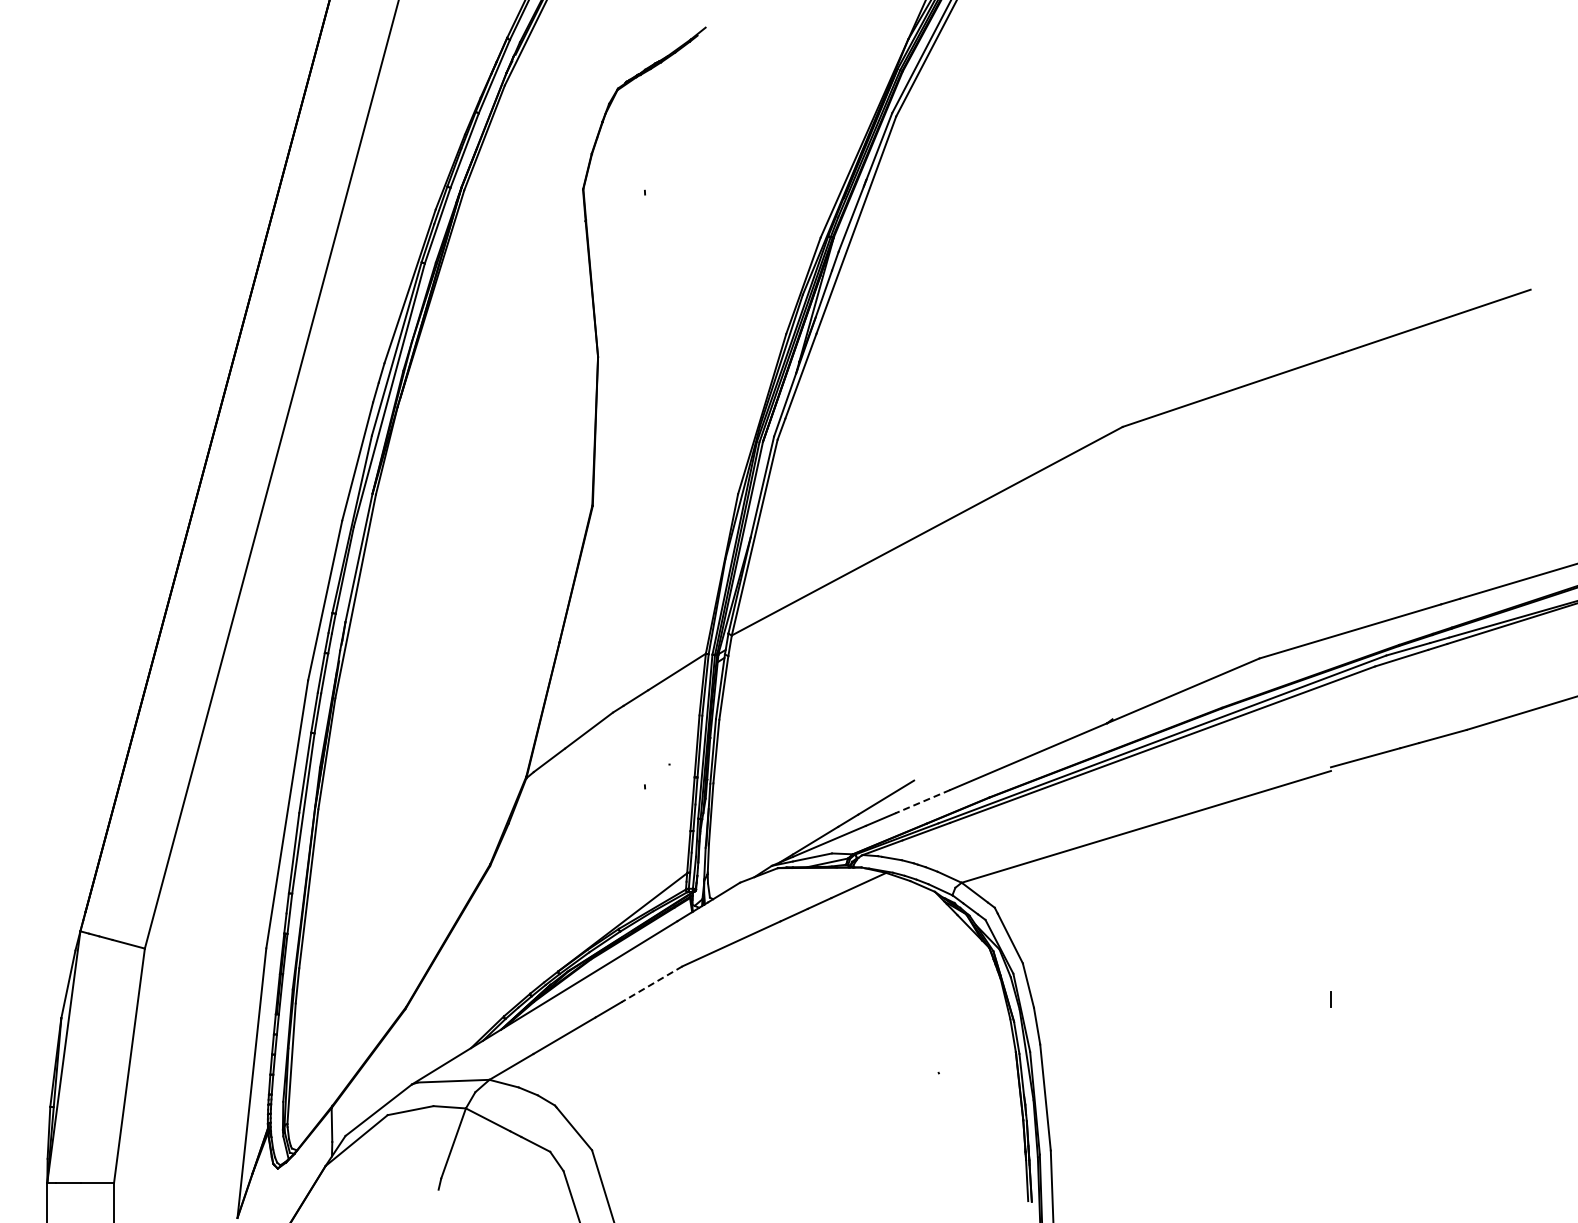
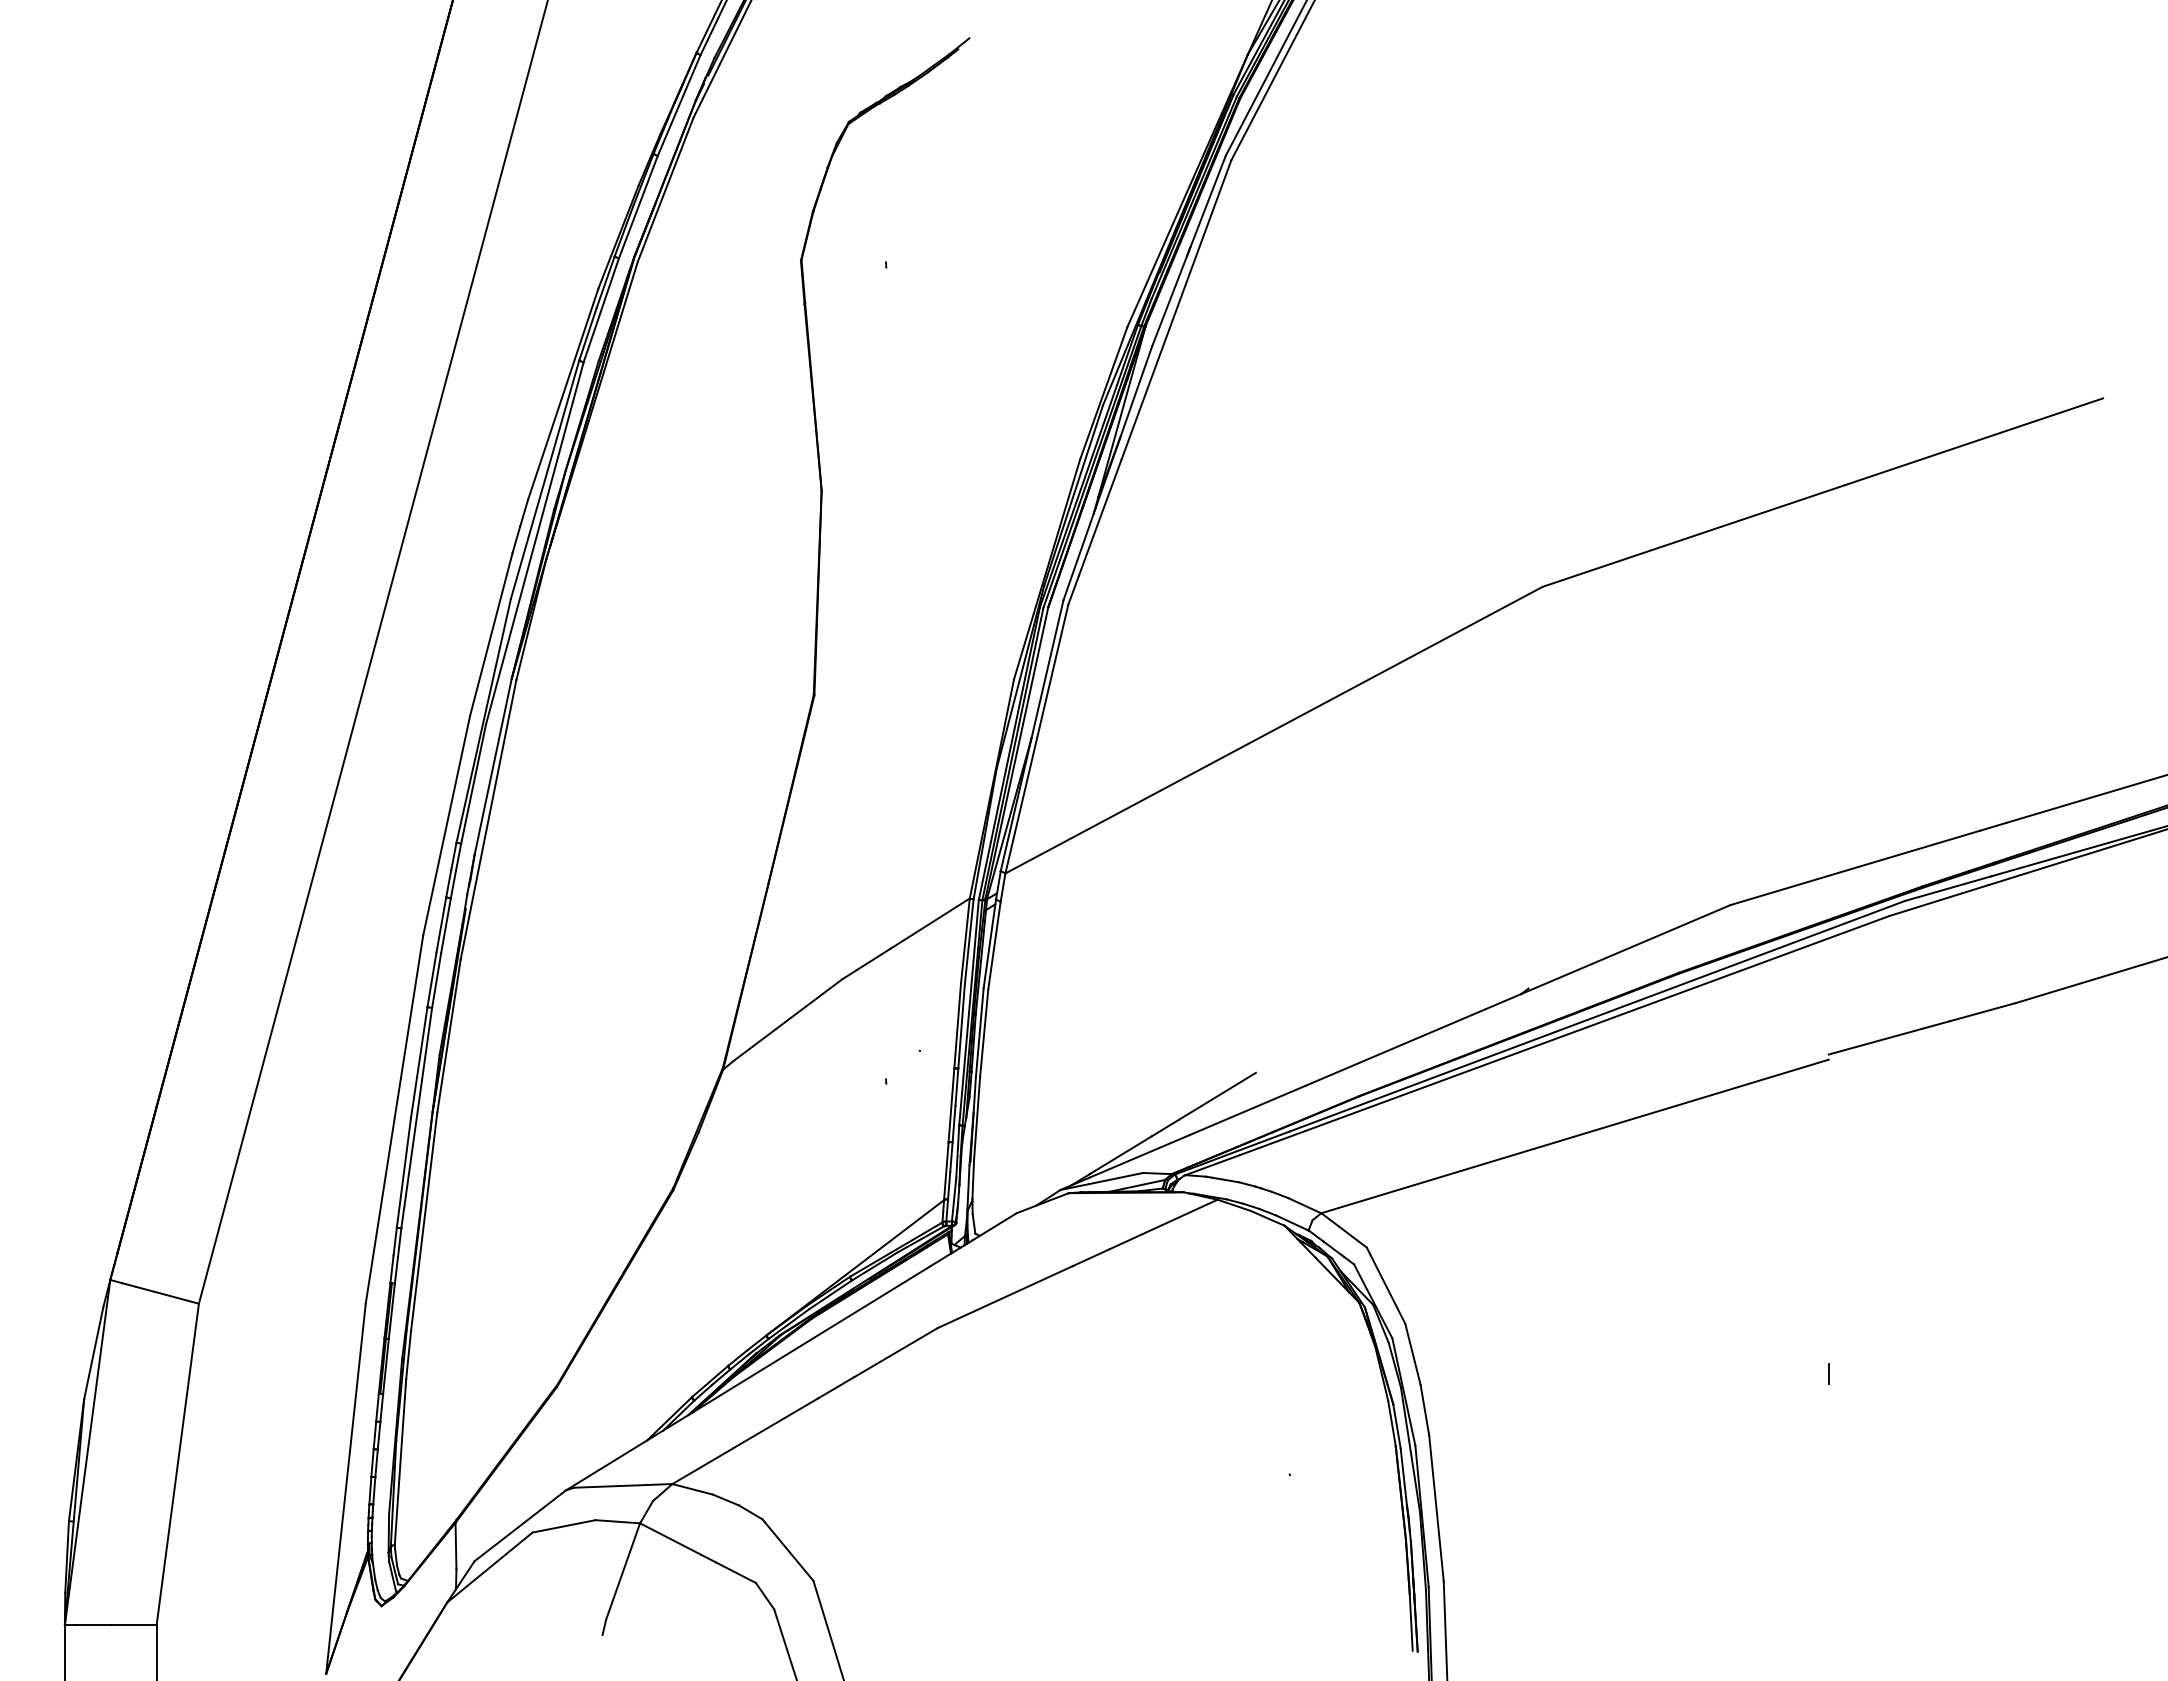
line: (922, 801) -> (1267, 1101), dashed -> solid
line: (651, 984) -> (895, 1353), dashed -> solid

